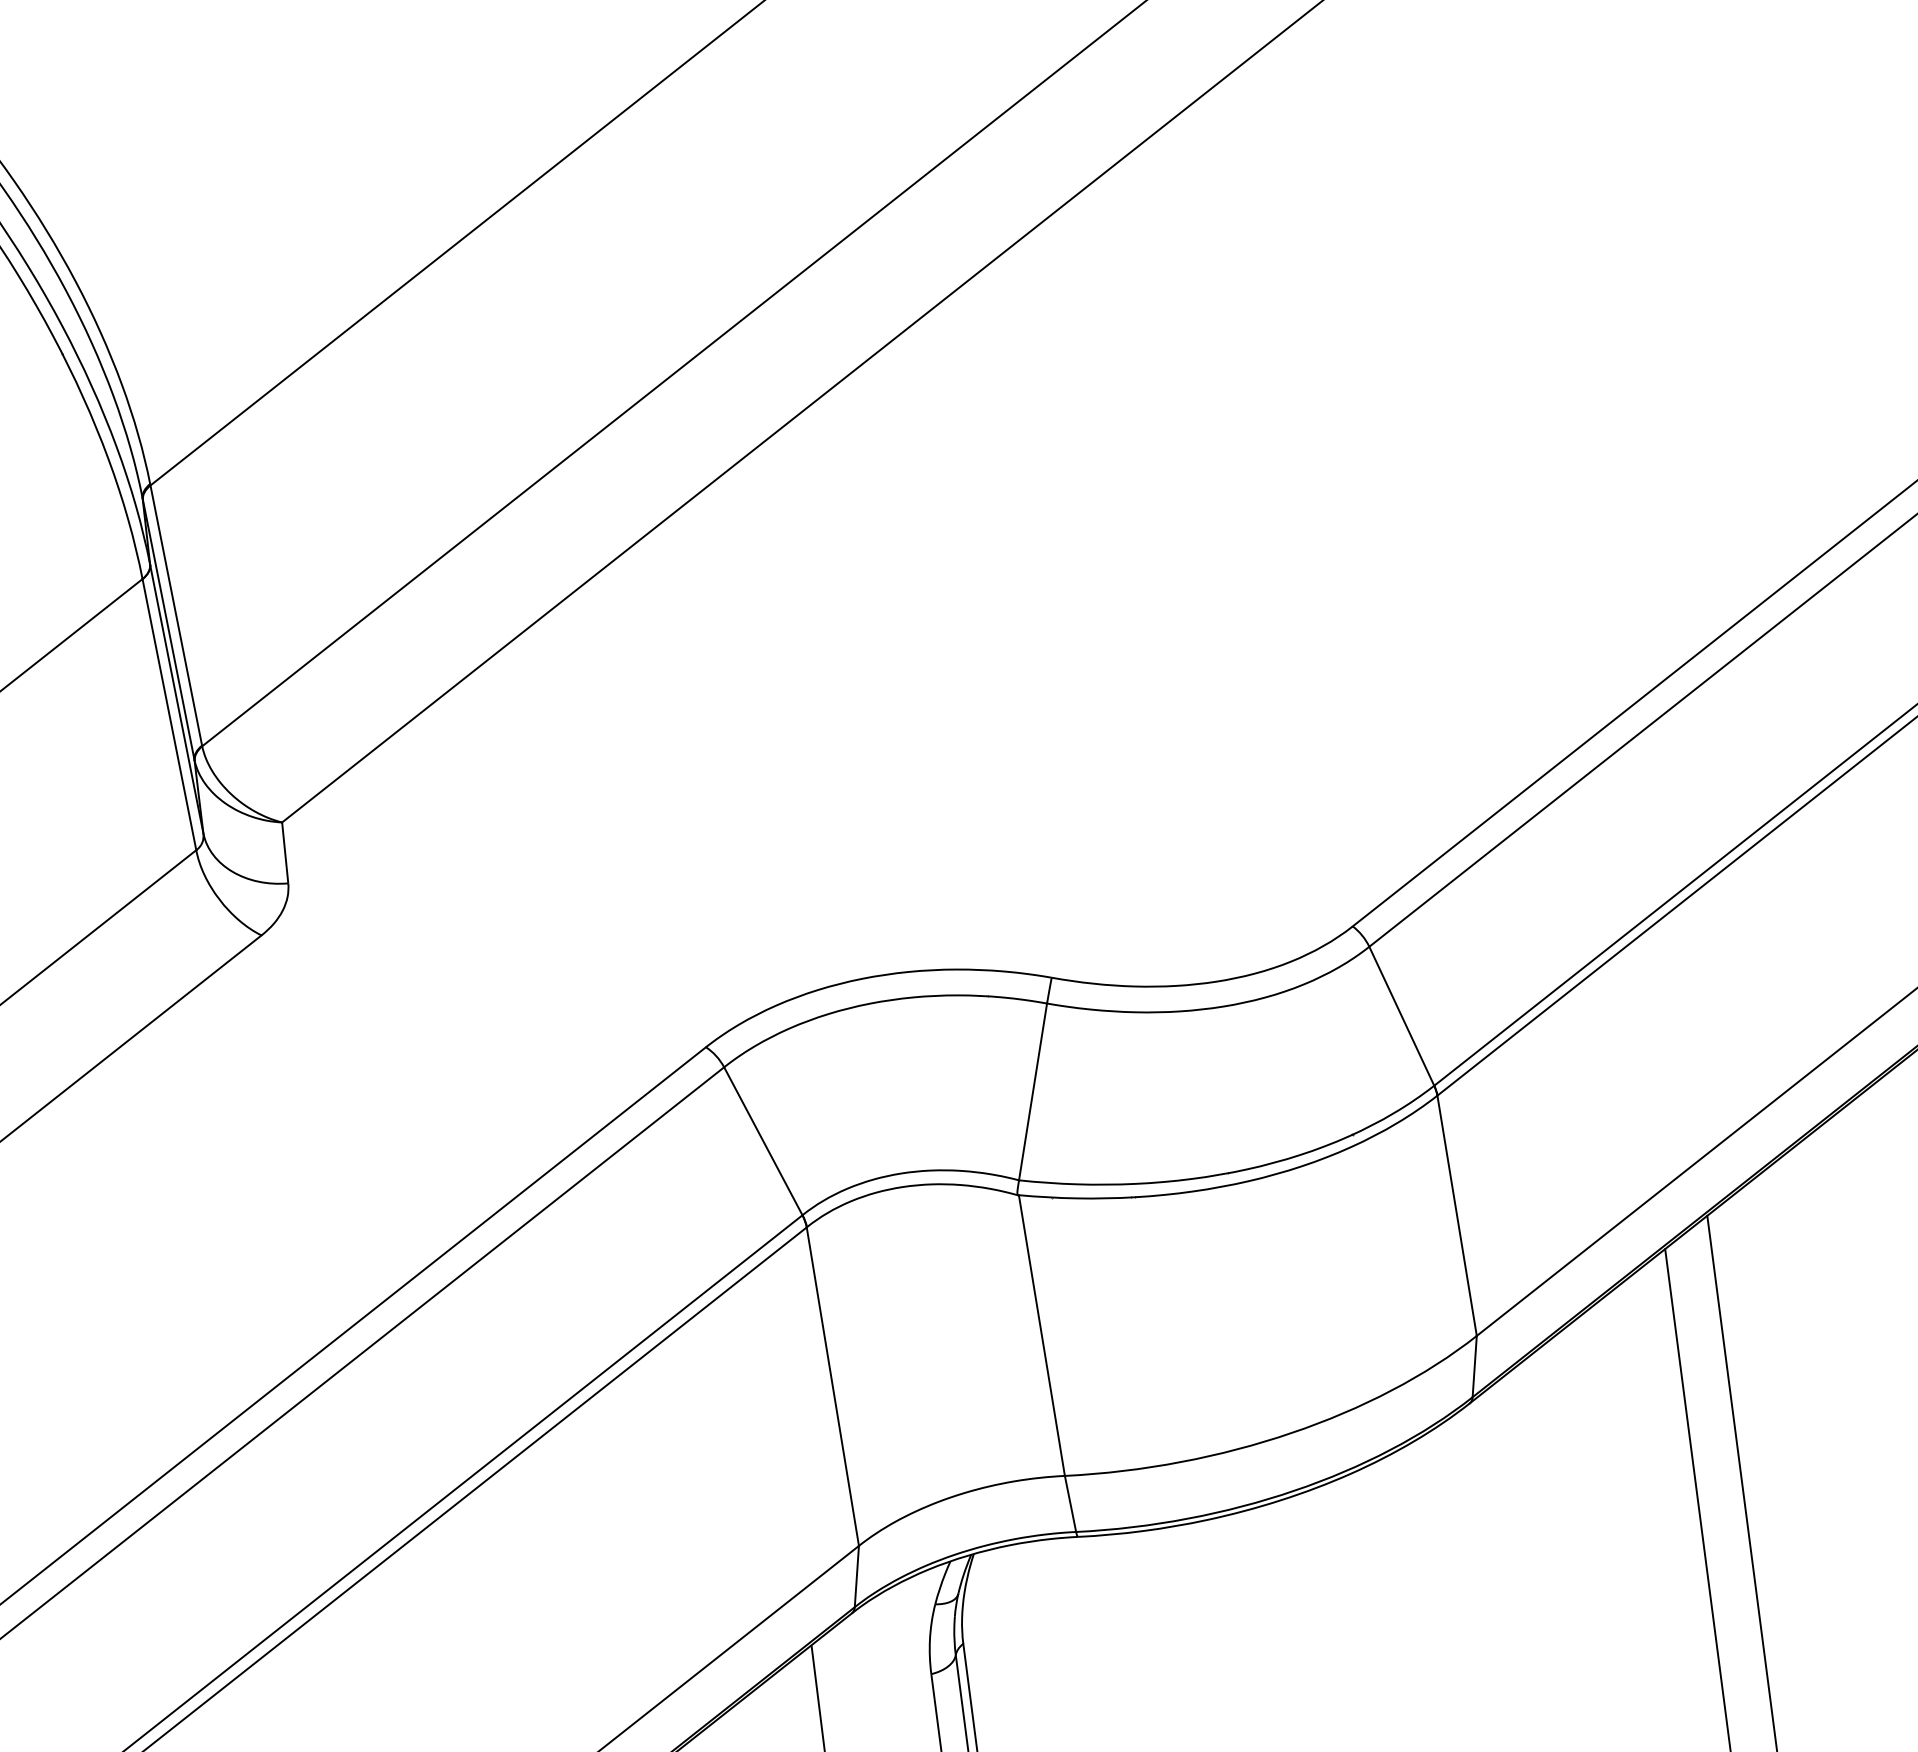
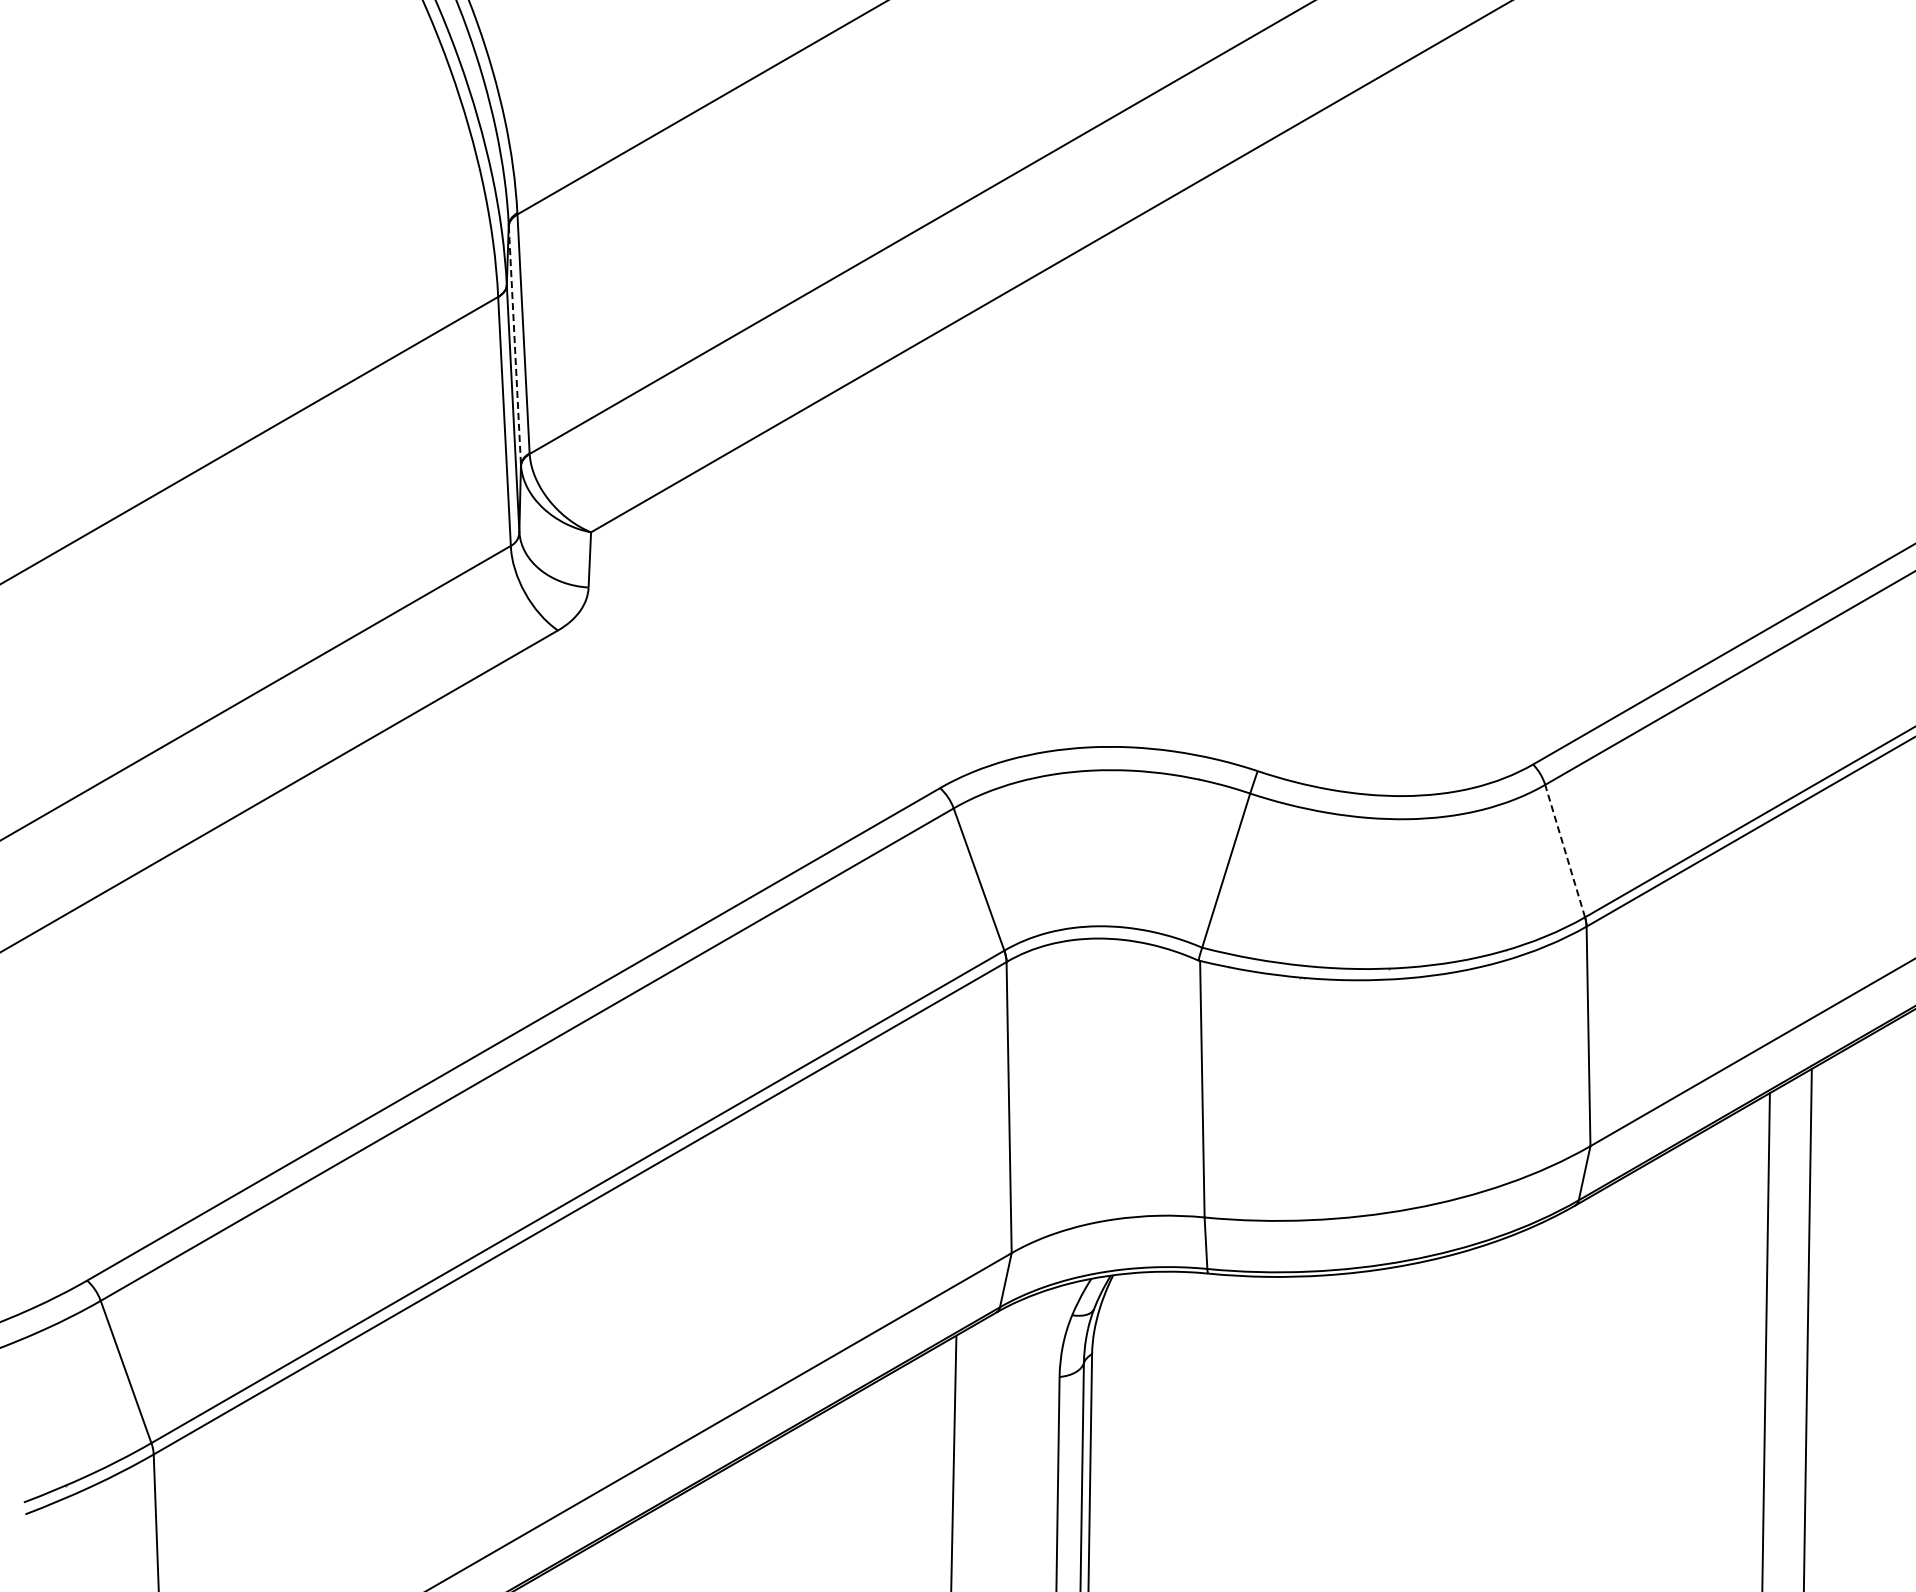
line: (168, 629) -> (514, 345), solid -> dashed
line: (1402, 1015) -> (1565, 850), solid -> dashed

